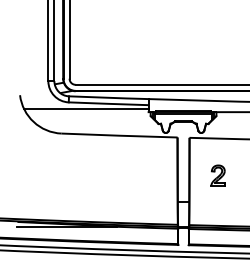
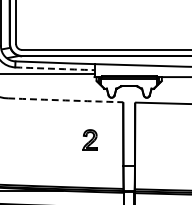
arc: (108, 103) -> (54, 68), solid -> dashed
arc: (119, 135) -> (65, 100), solid -> dashed
part: (217, 175) -> (89, 140), moved

